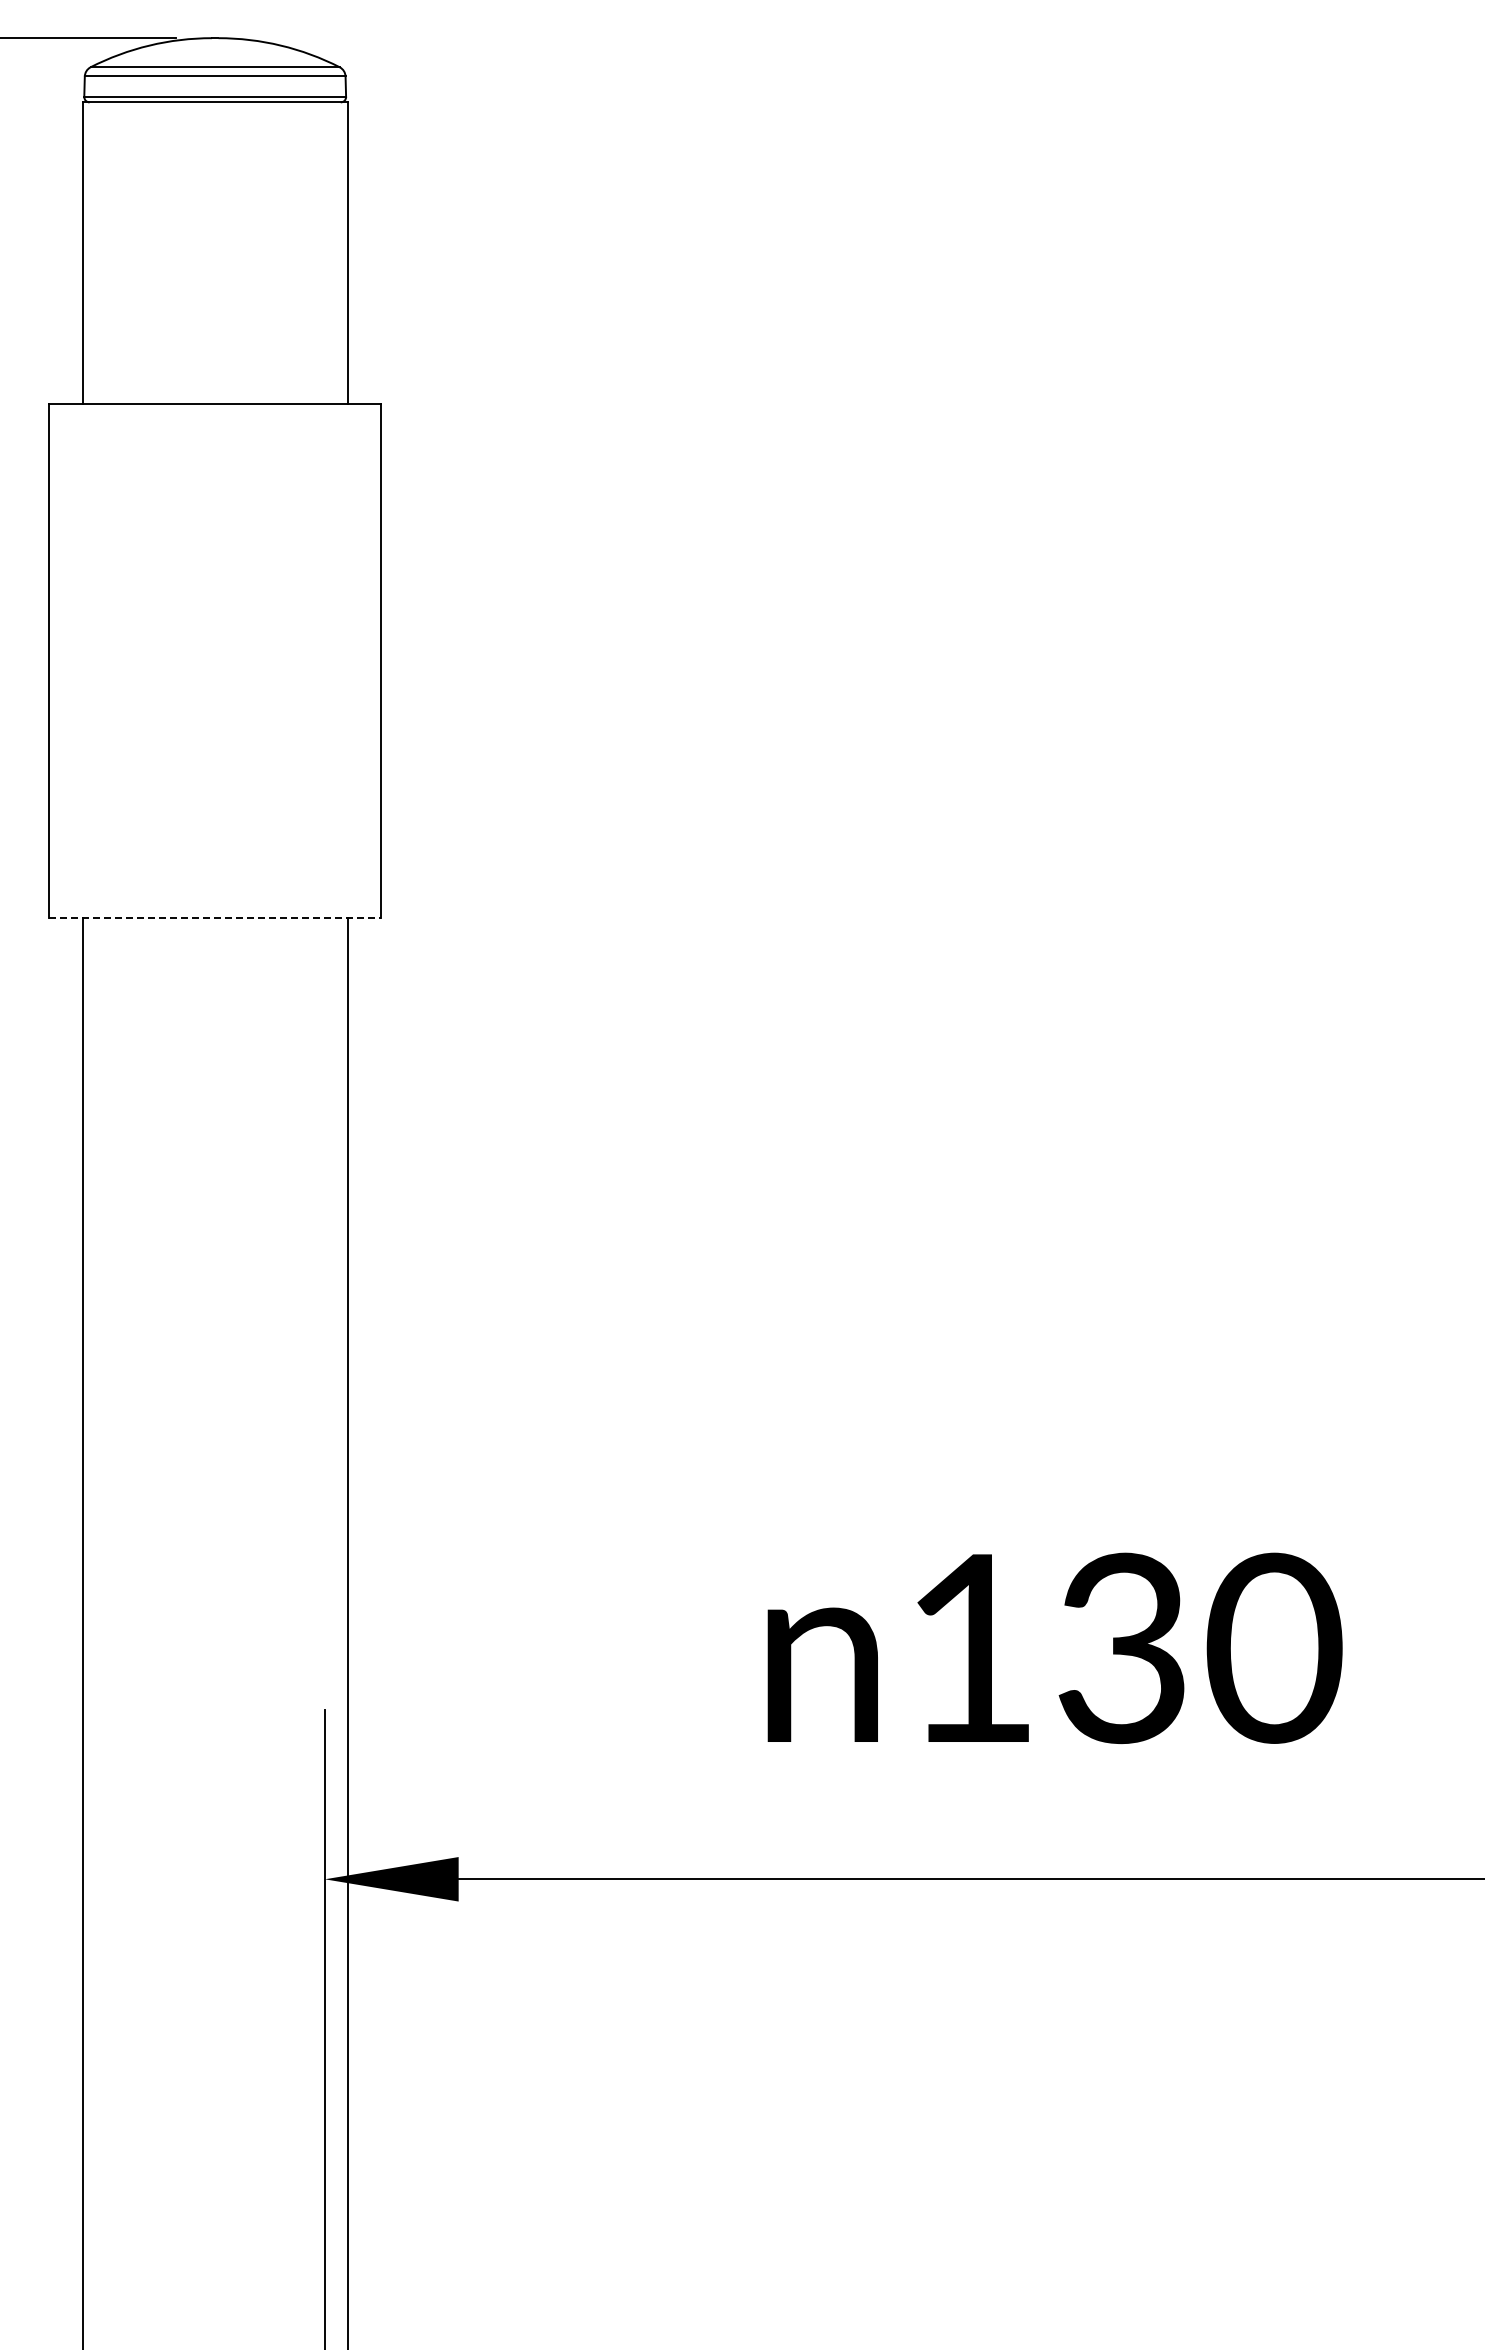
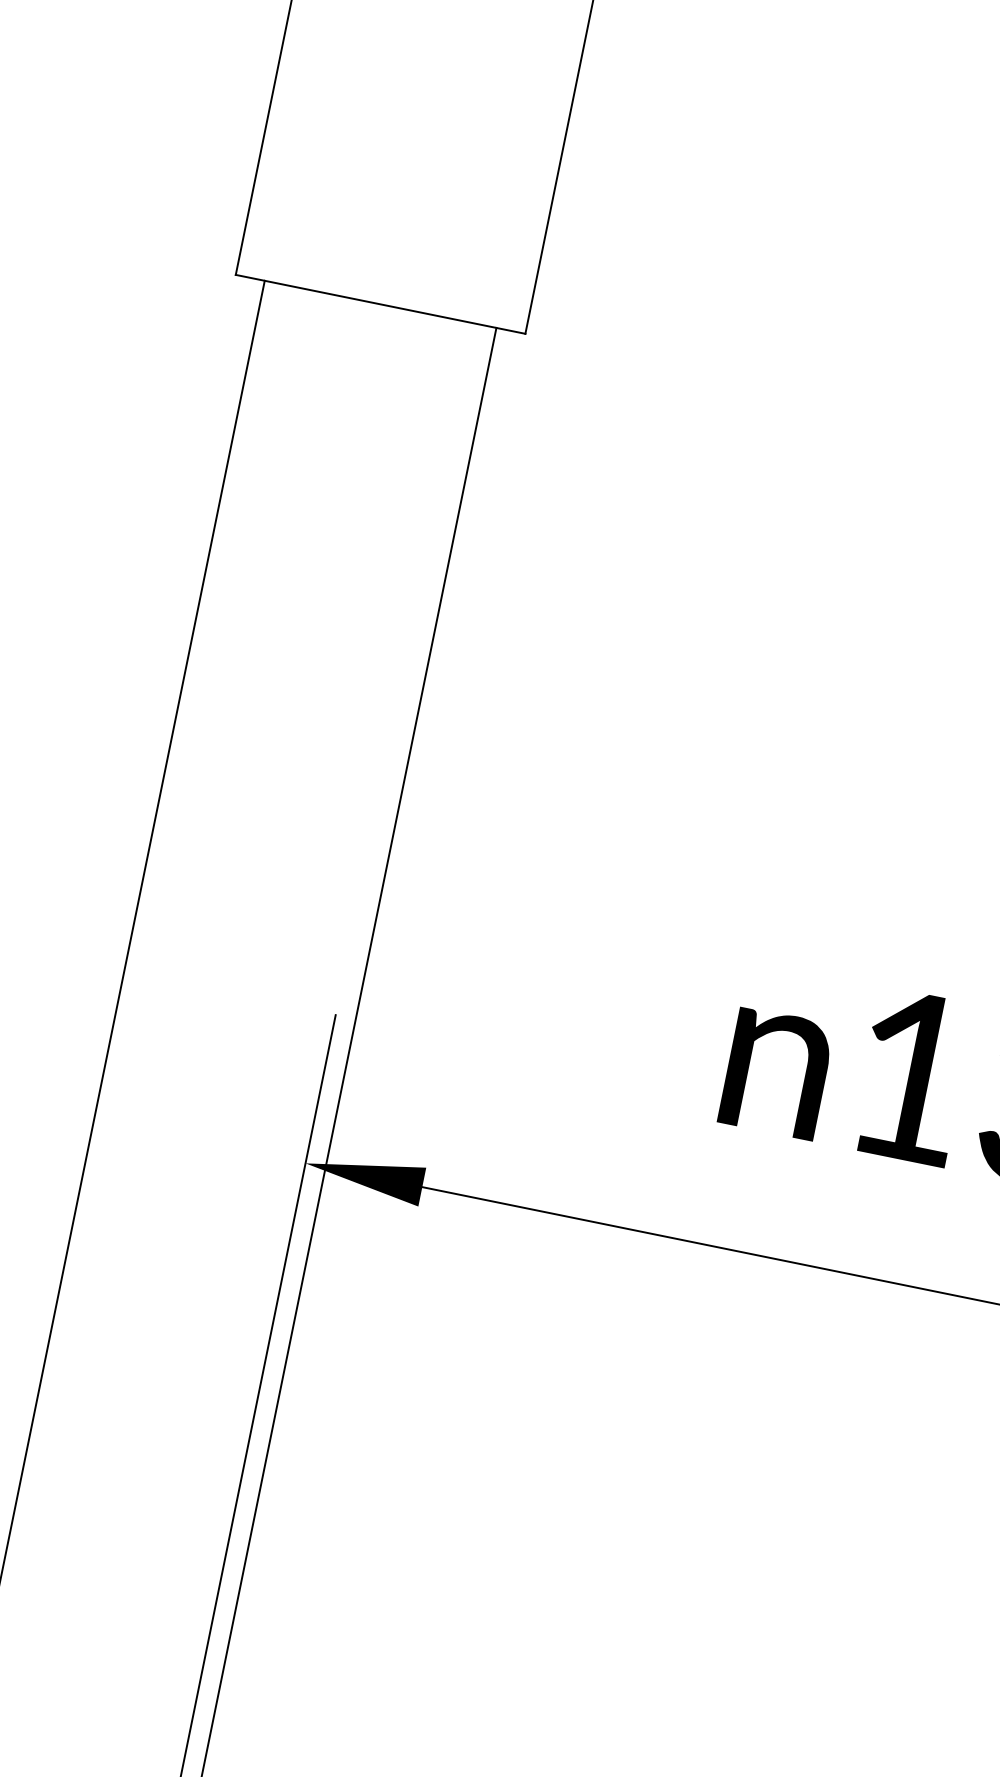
line: (215, 917) -> (380, 304), dashed -> solid

